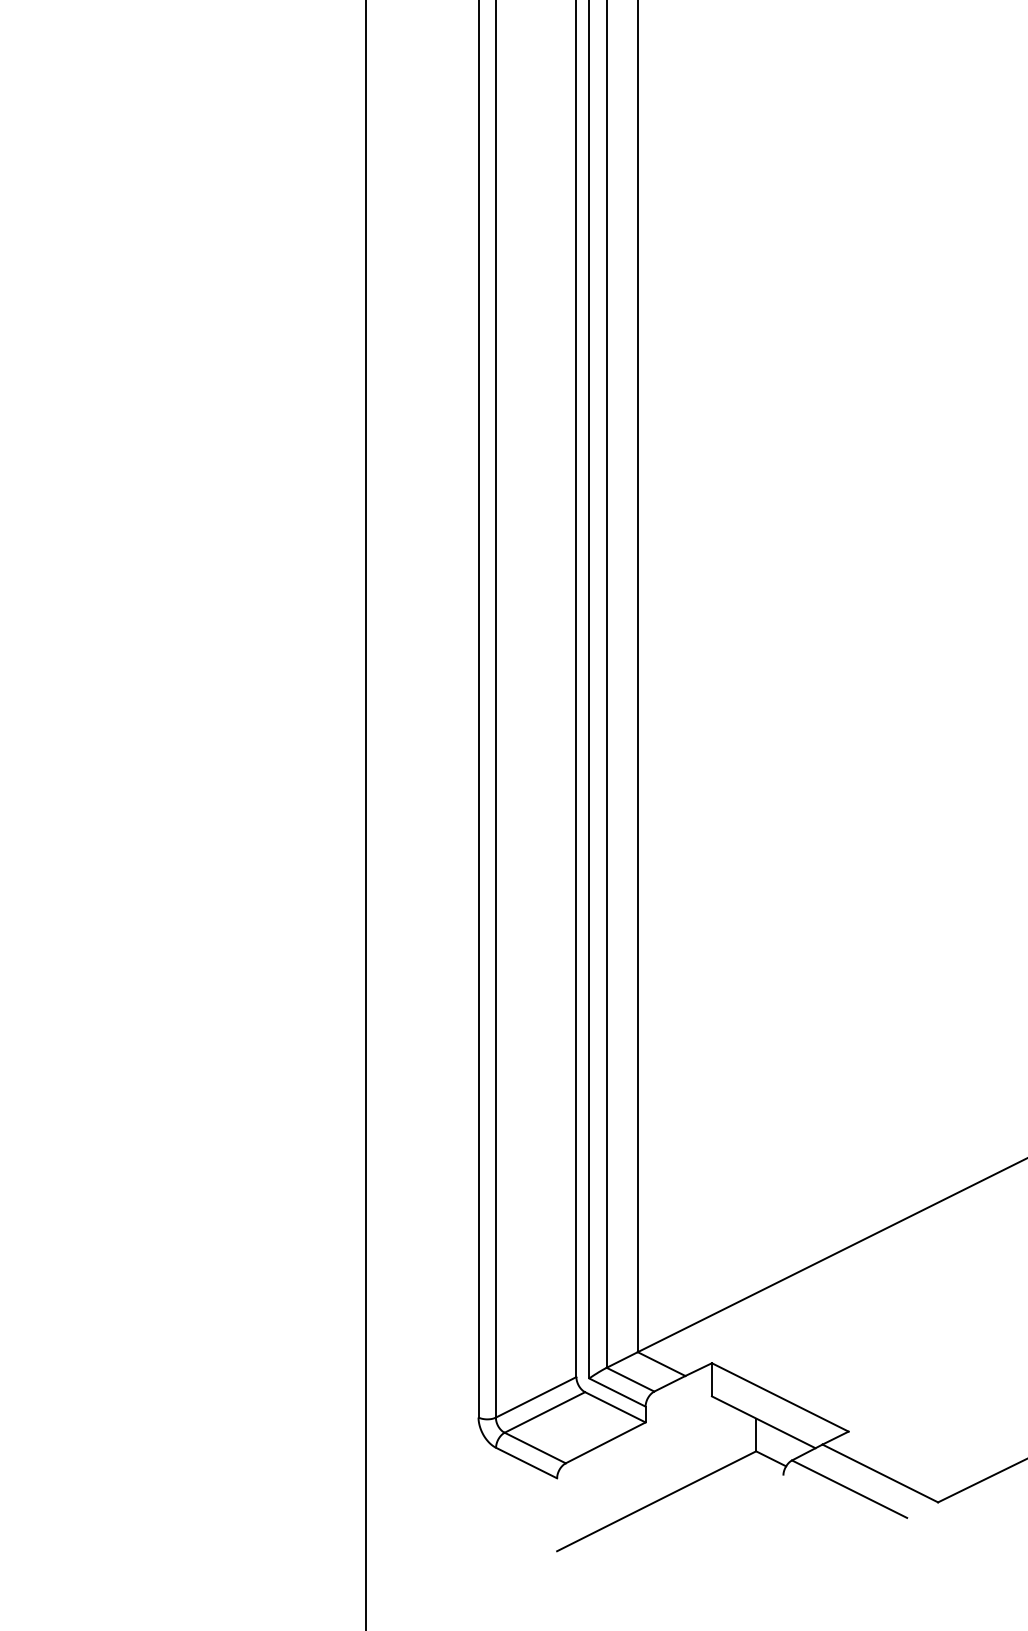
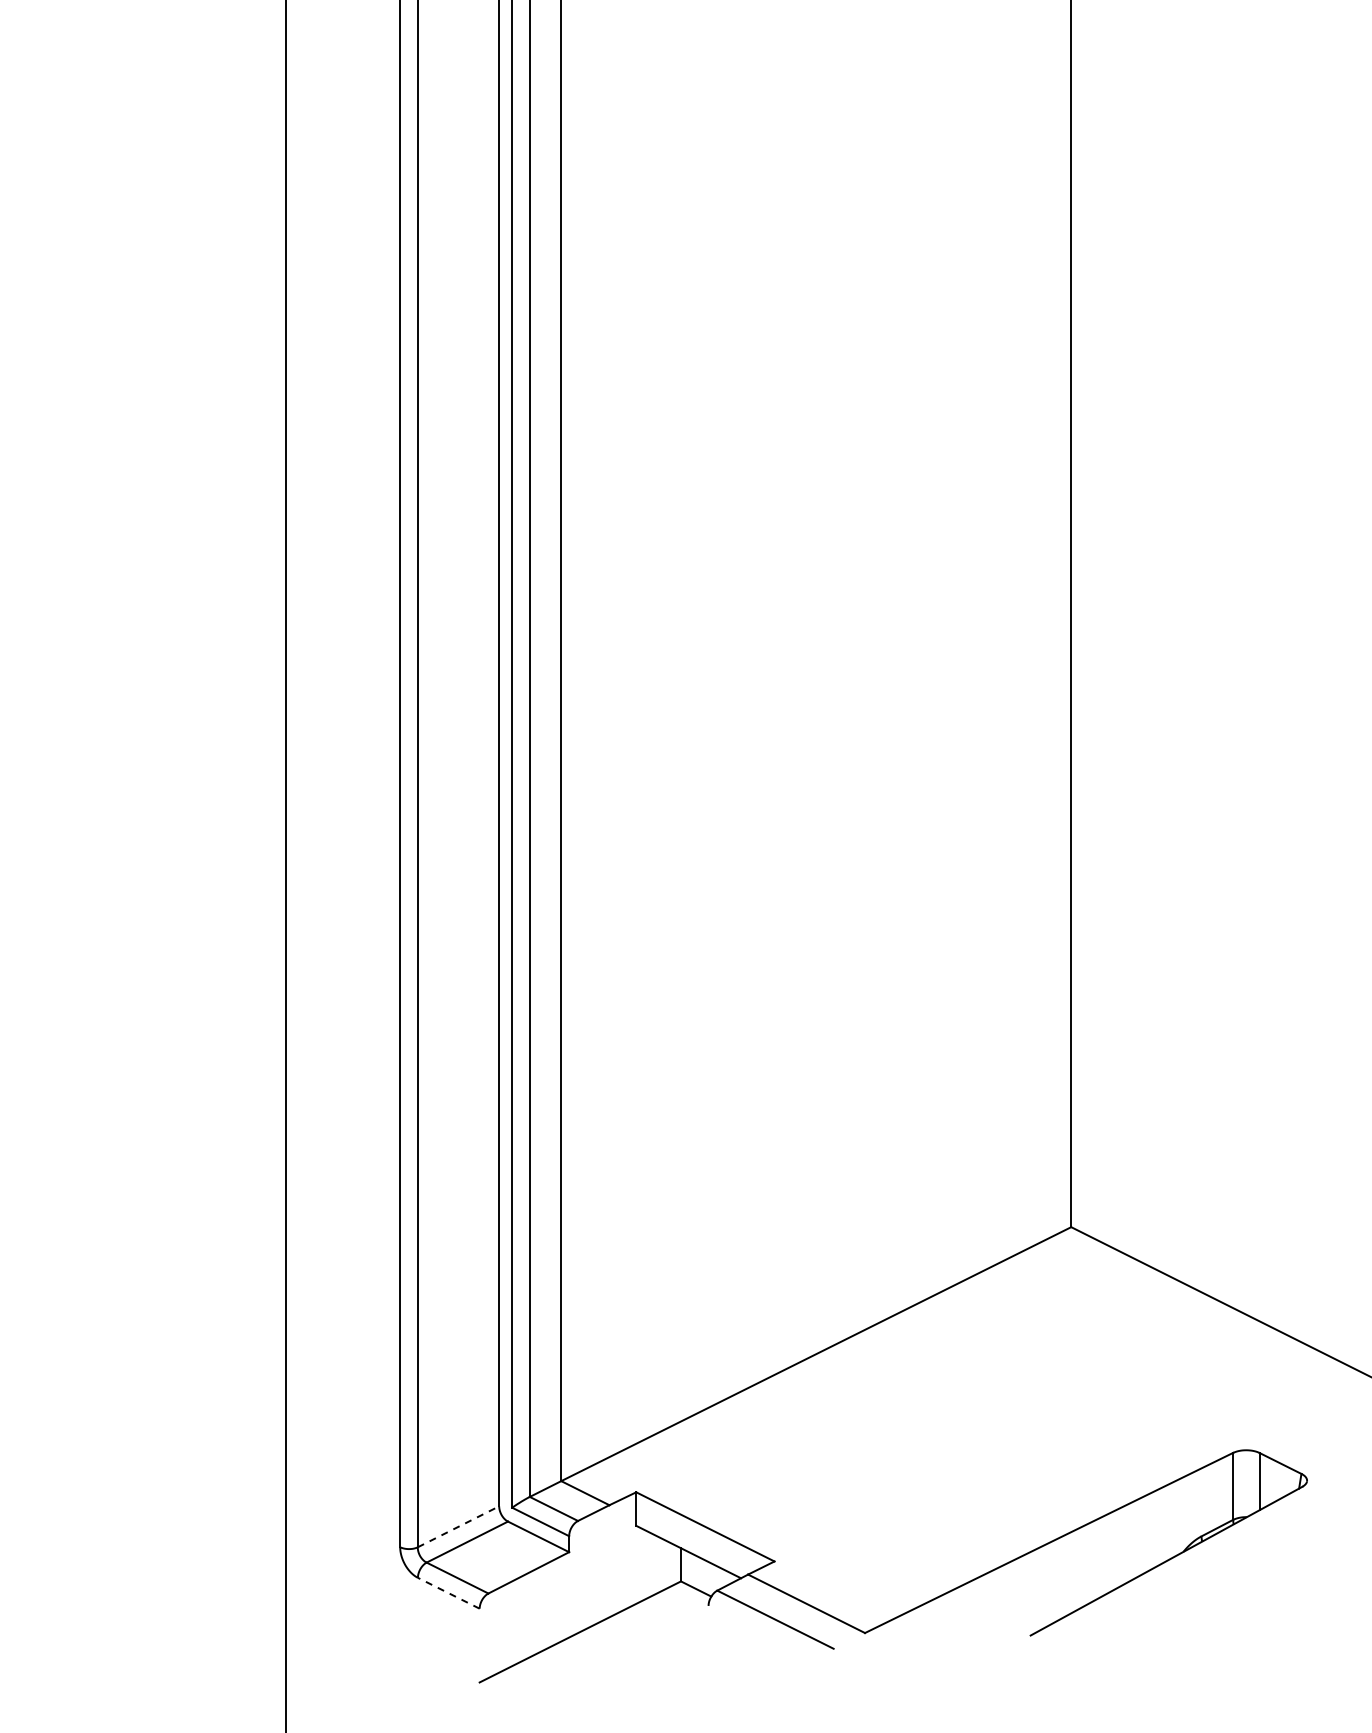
line: (536, 1397) -> (458, 1526), solid -> dashed
line: (526, 1463) -> (448, 1593), solid -> dashed

